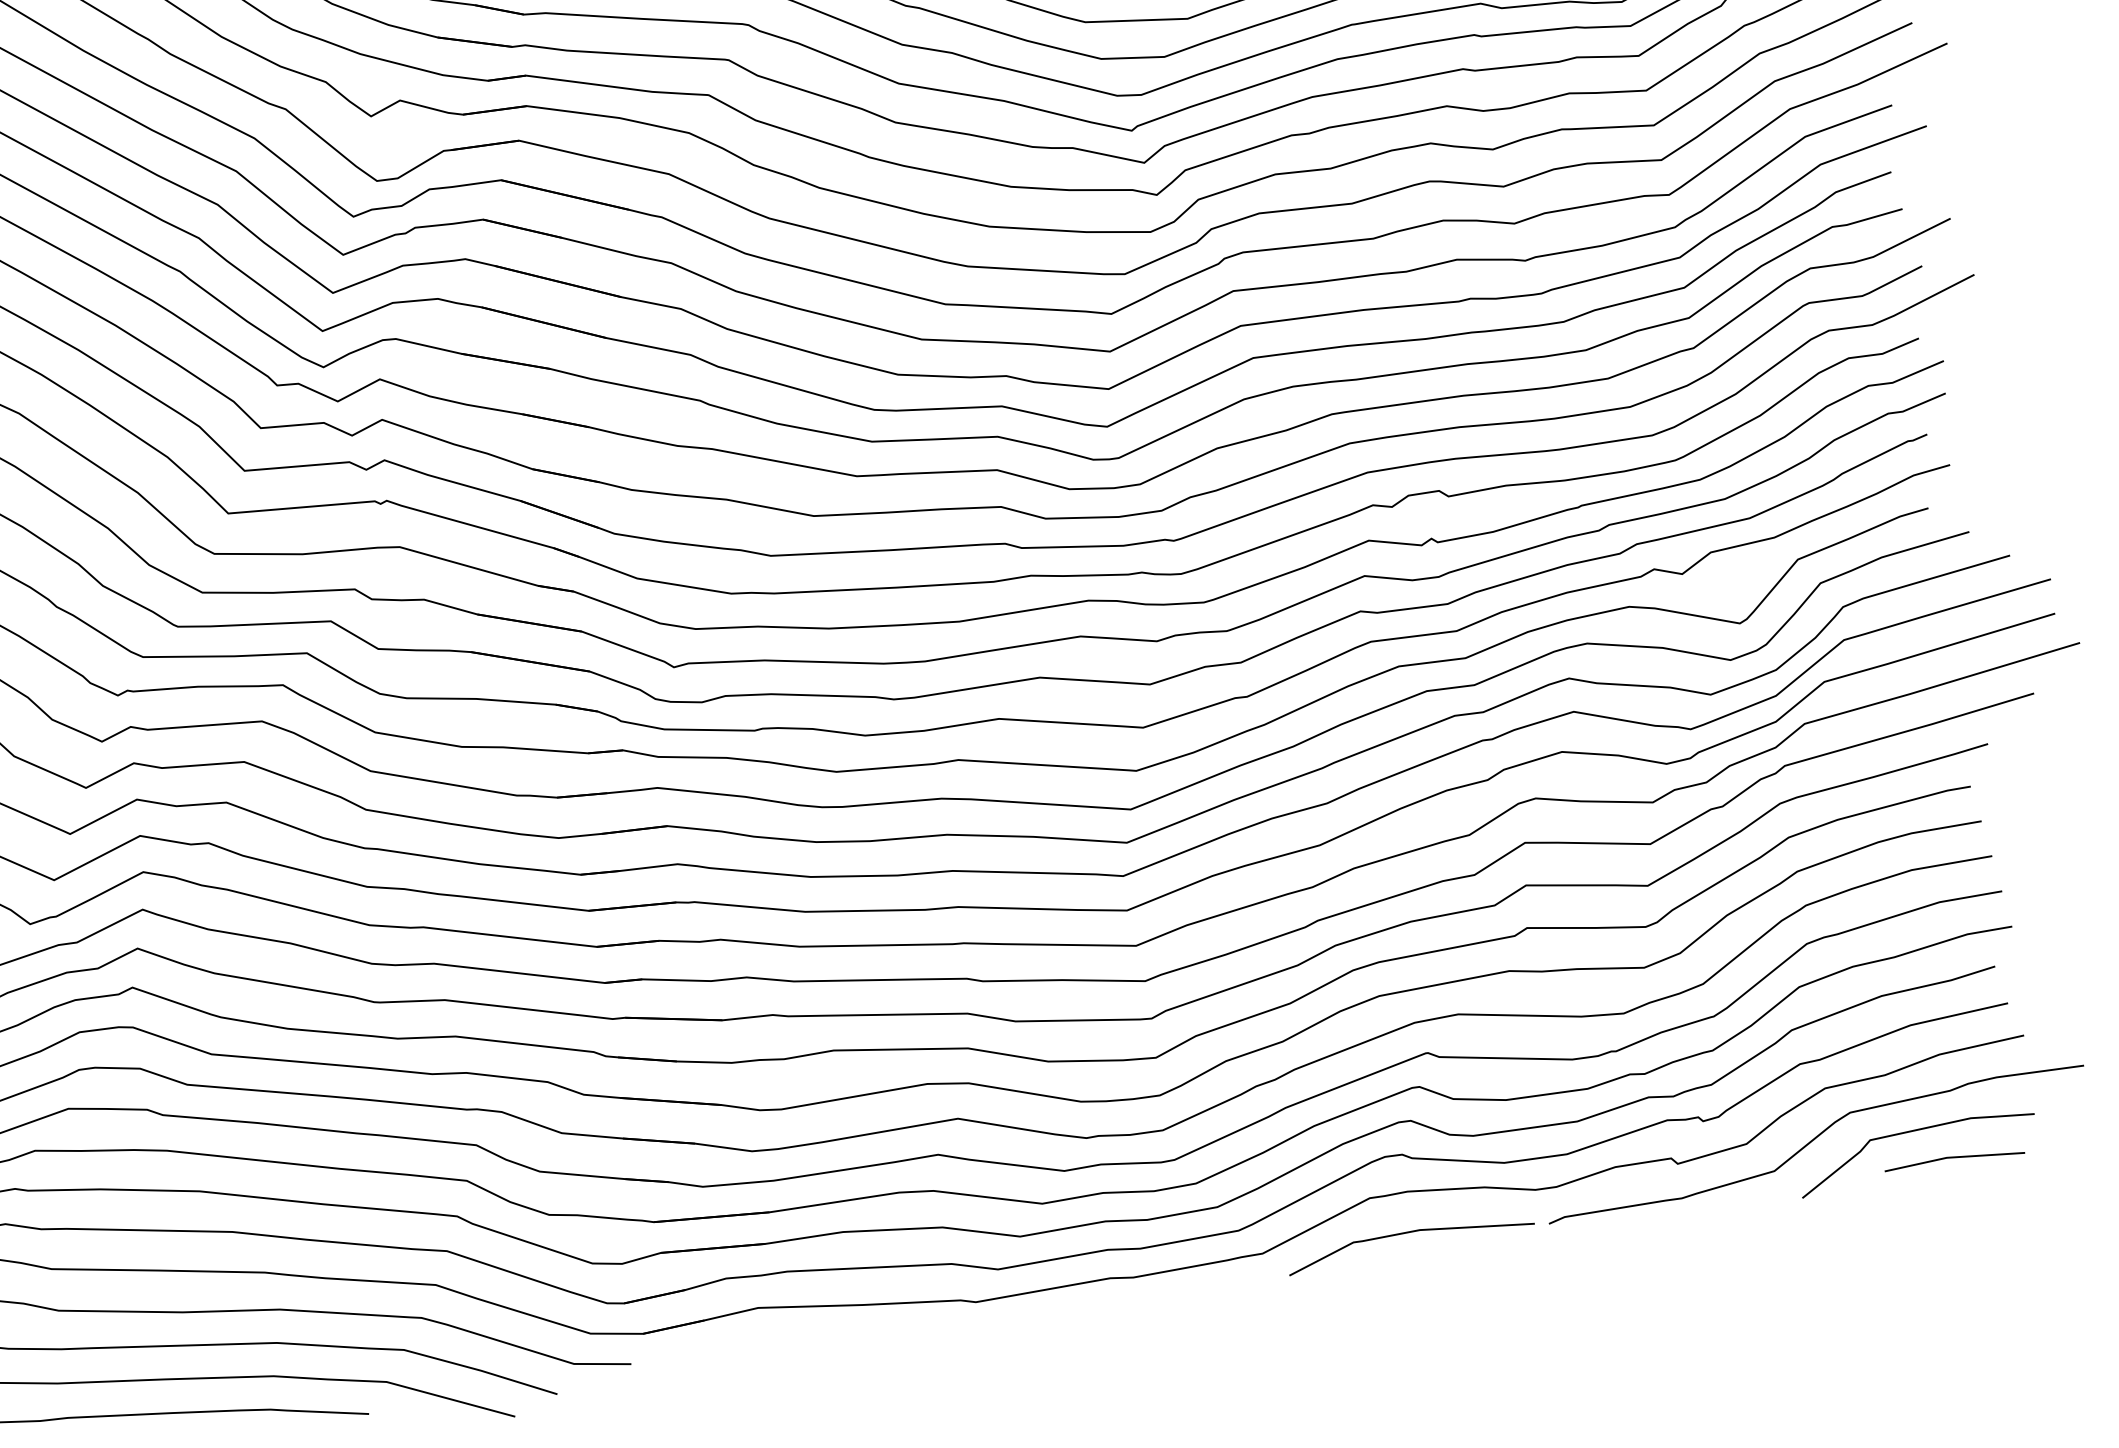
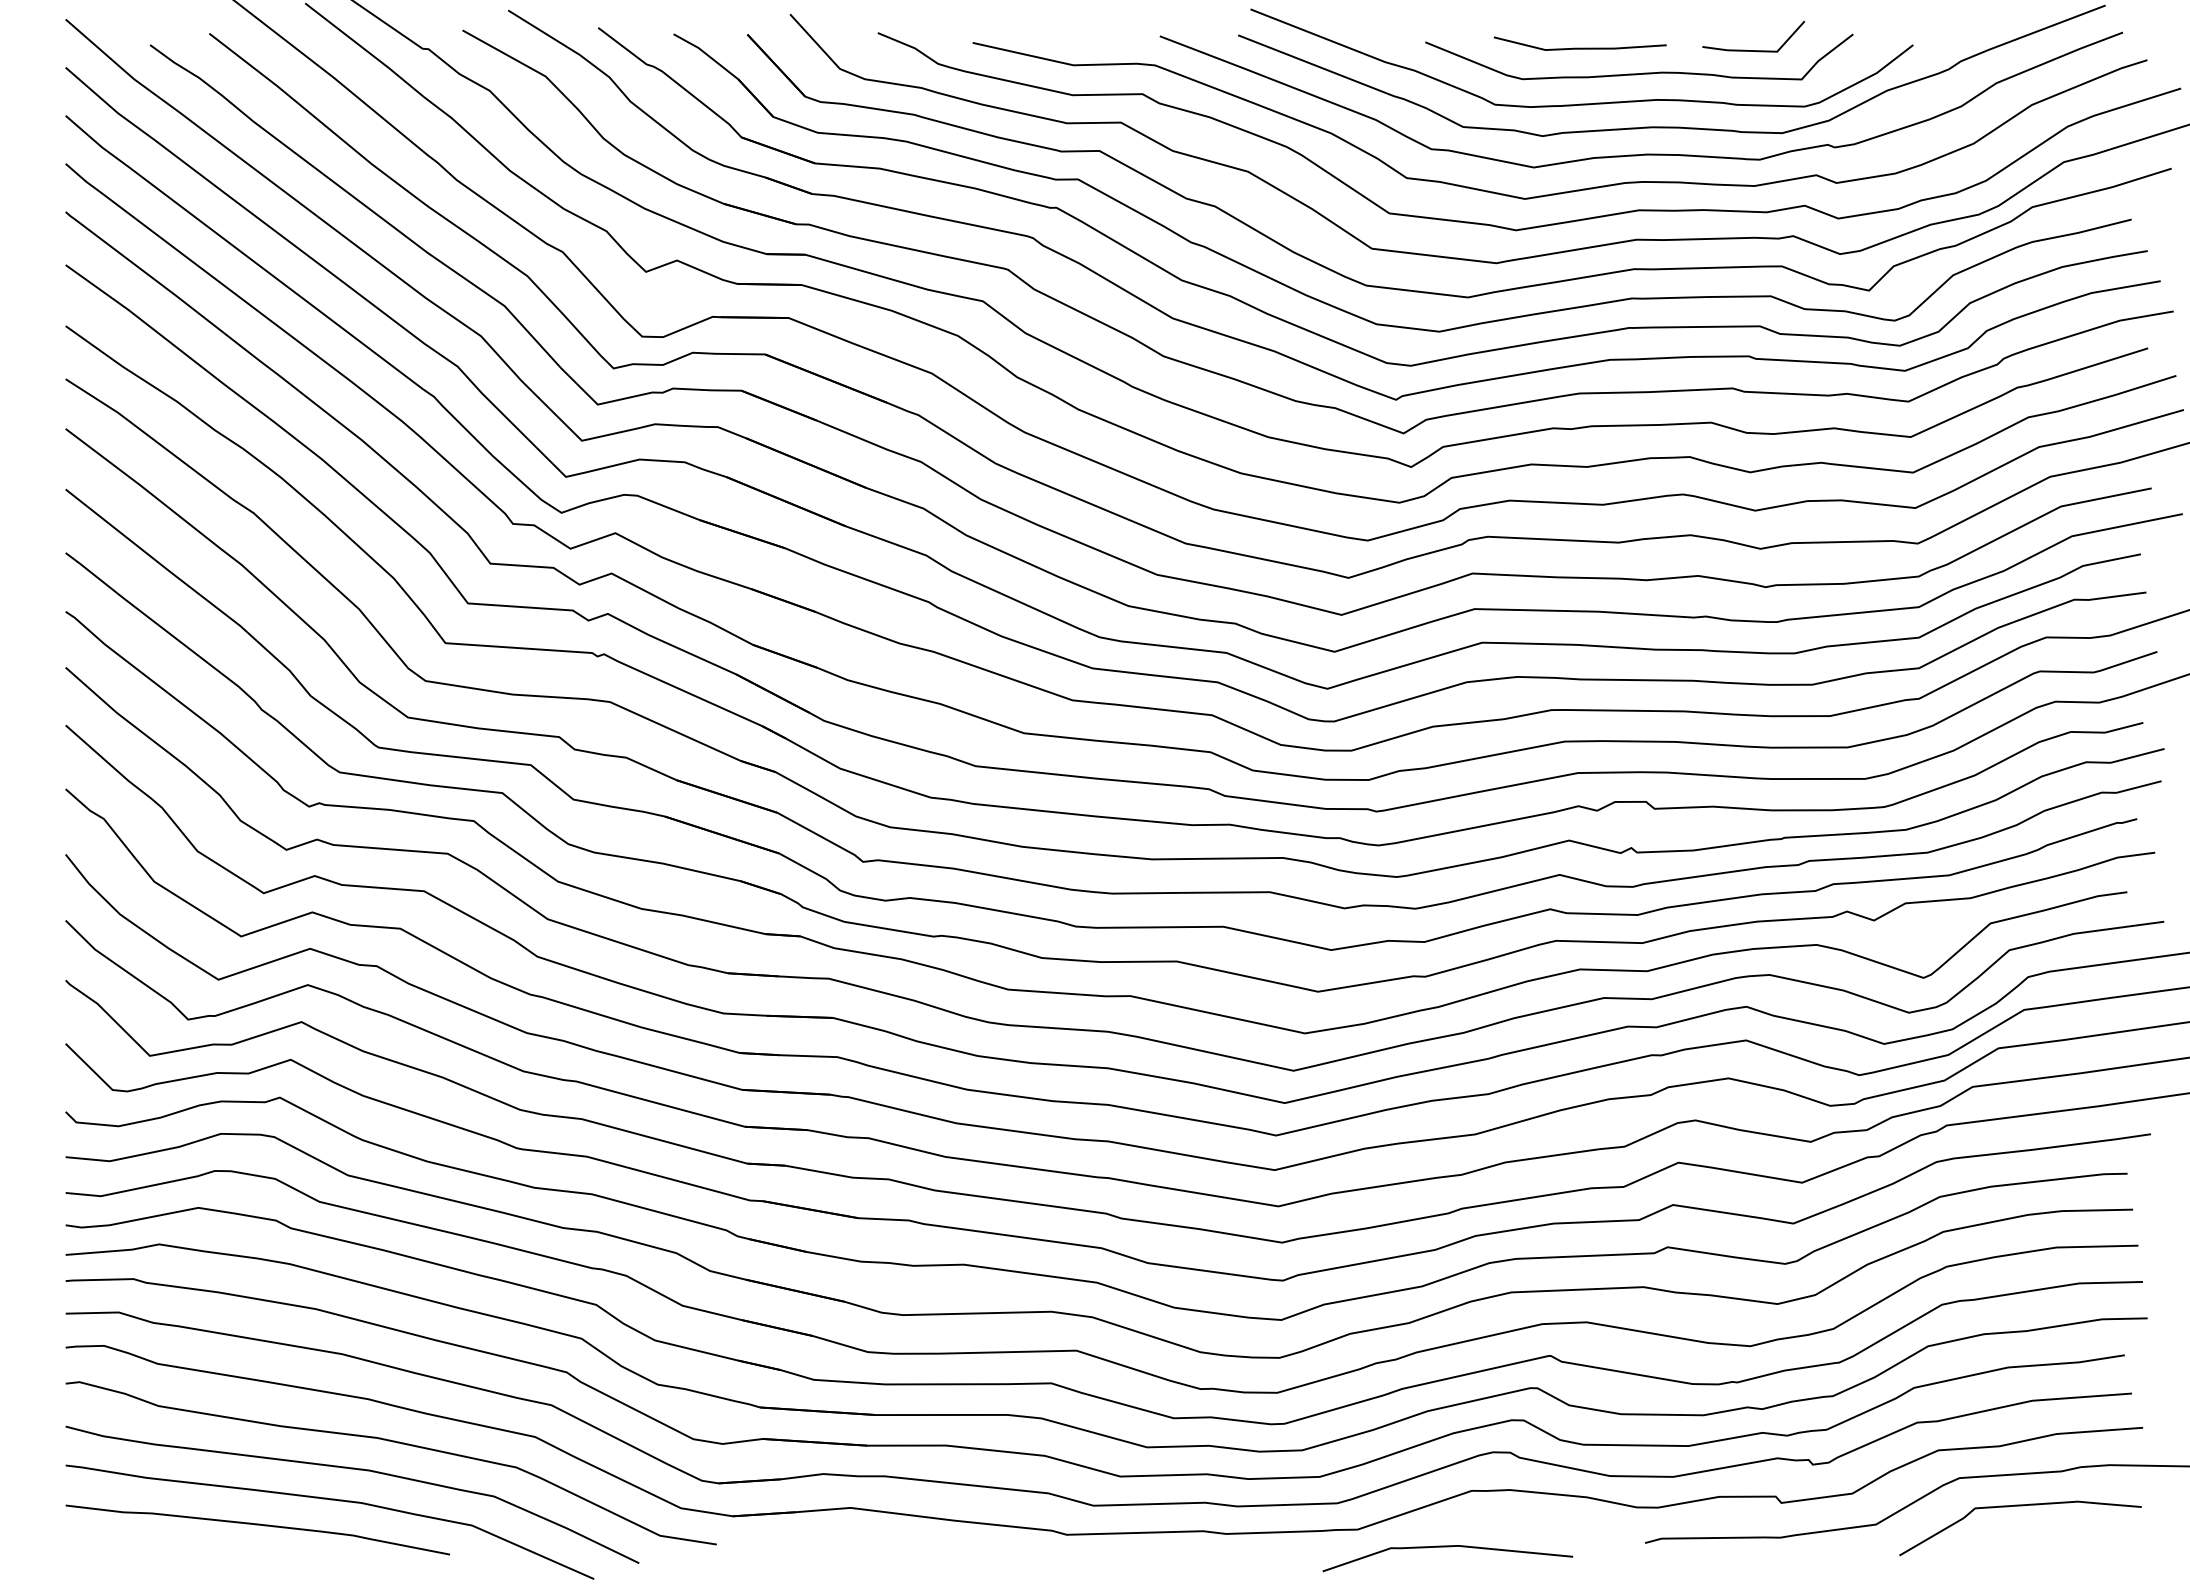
line: (1954, 1158) -> (2055, 1538), removed
line: (1409, 1233) -> (1447, 1547), moved

